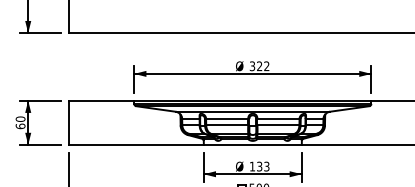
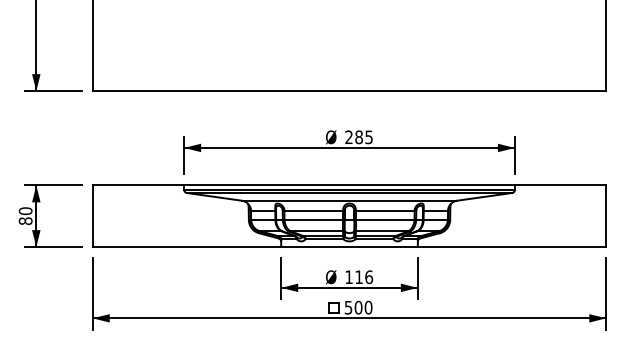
text: (259, 66) -> (358, 137), 322 -> 285
text: (20, 125) -> (25, 220), 60 -> 80
text: (263, 166) -> (364, 277), 133 -> 116

